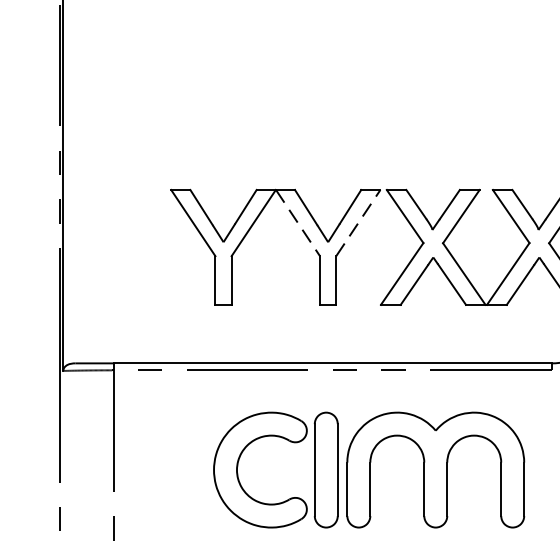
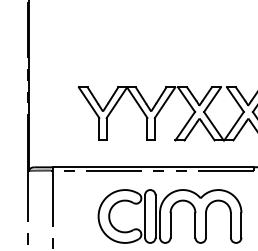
line: (359, 222) -> (165, 102), dashed -> solid
line: (298, 224) -> (137, 103), dashed -> solid

